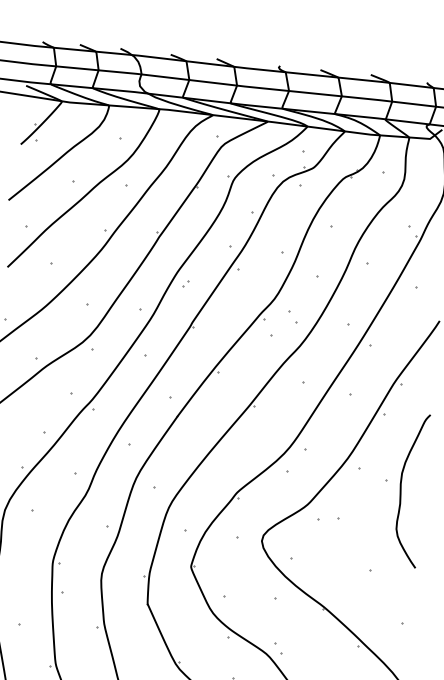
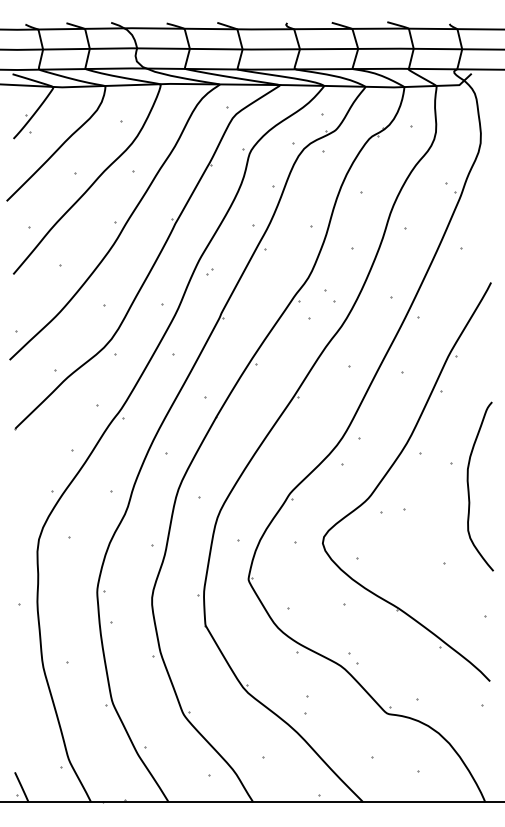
curve: (401, 490) -> (469, 487), moved

